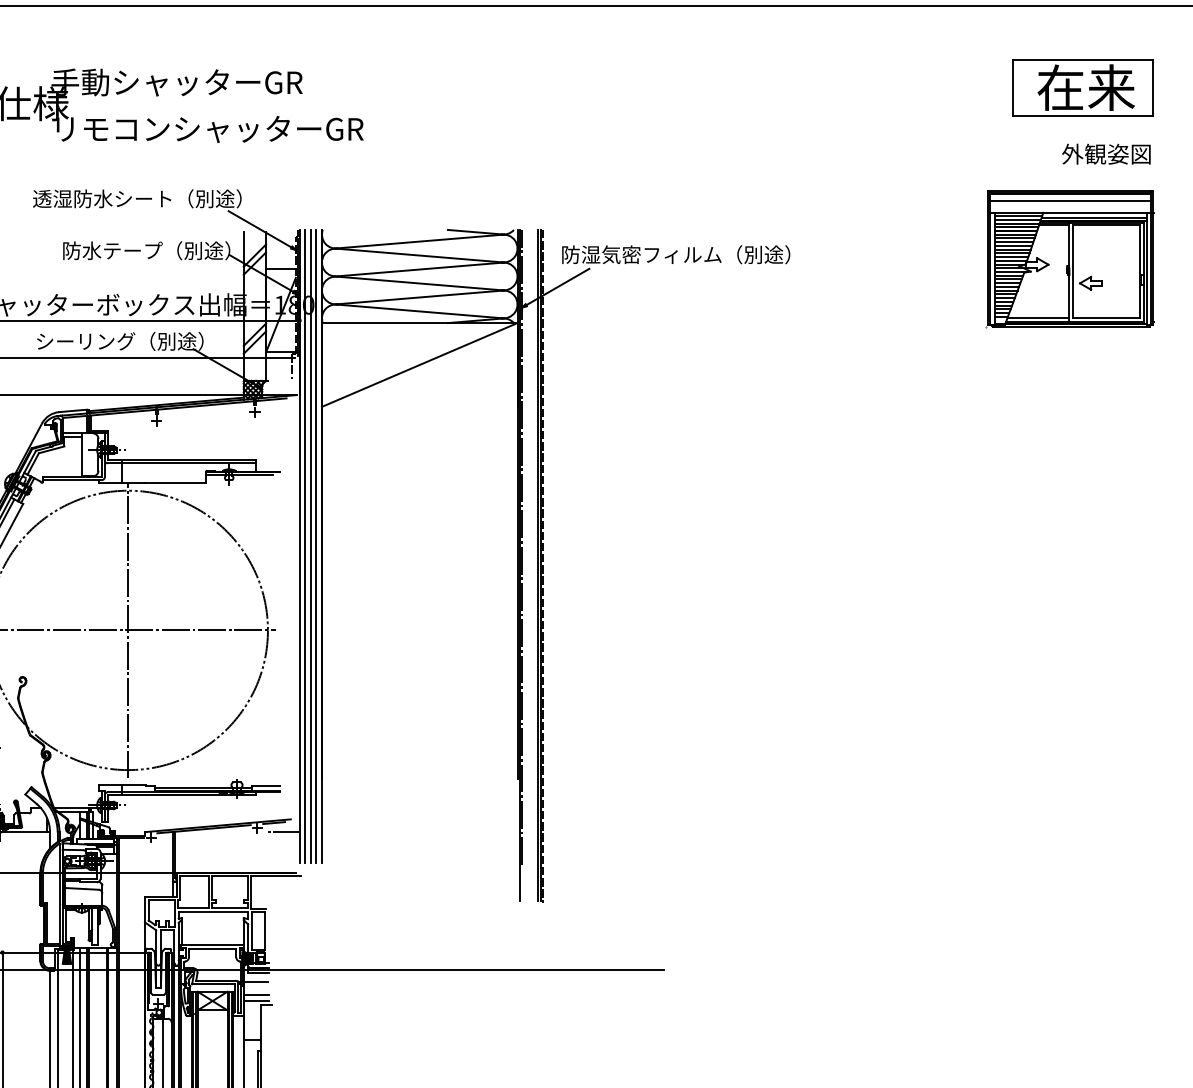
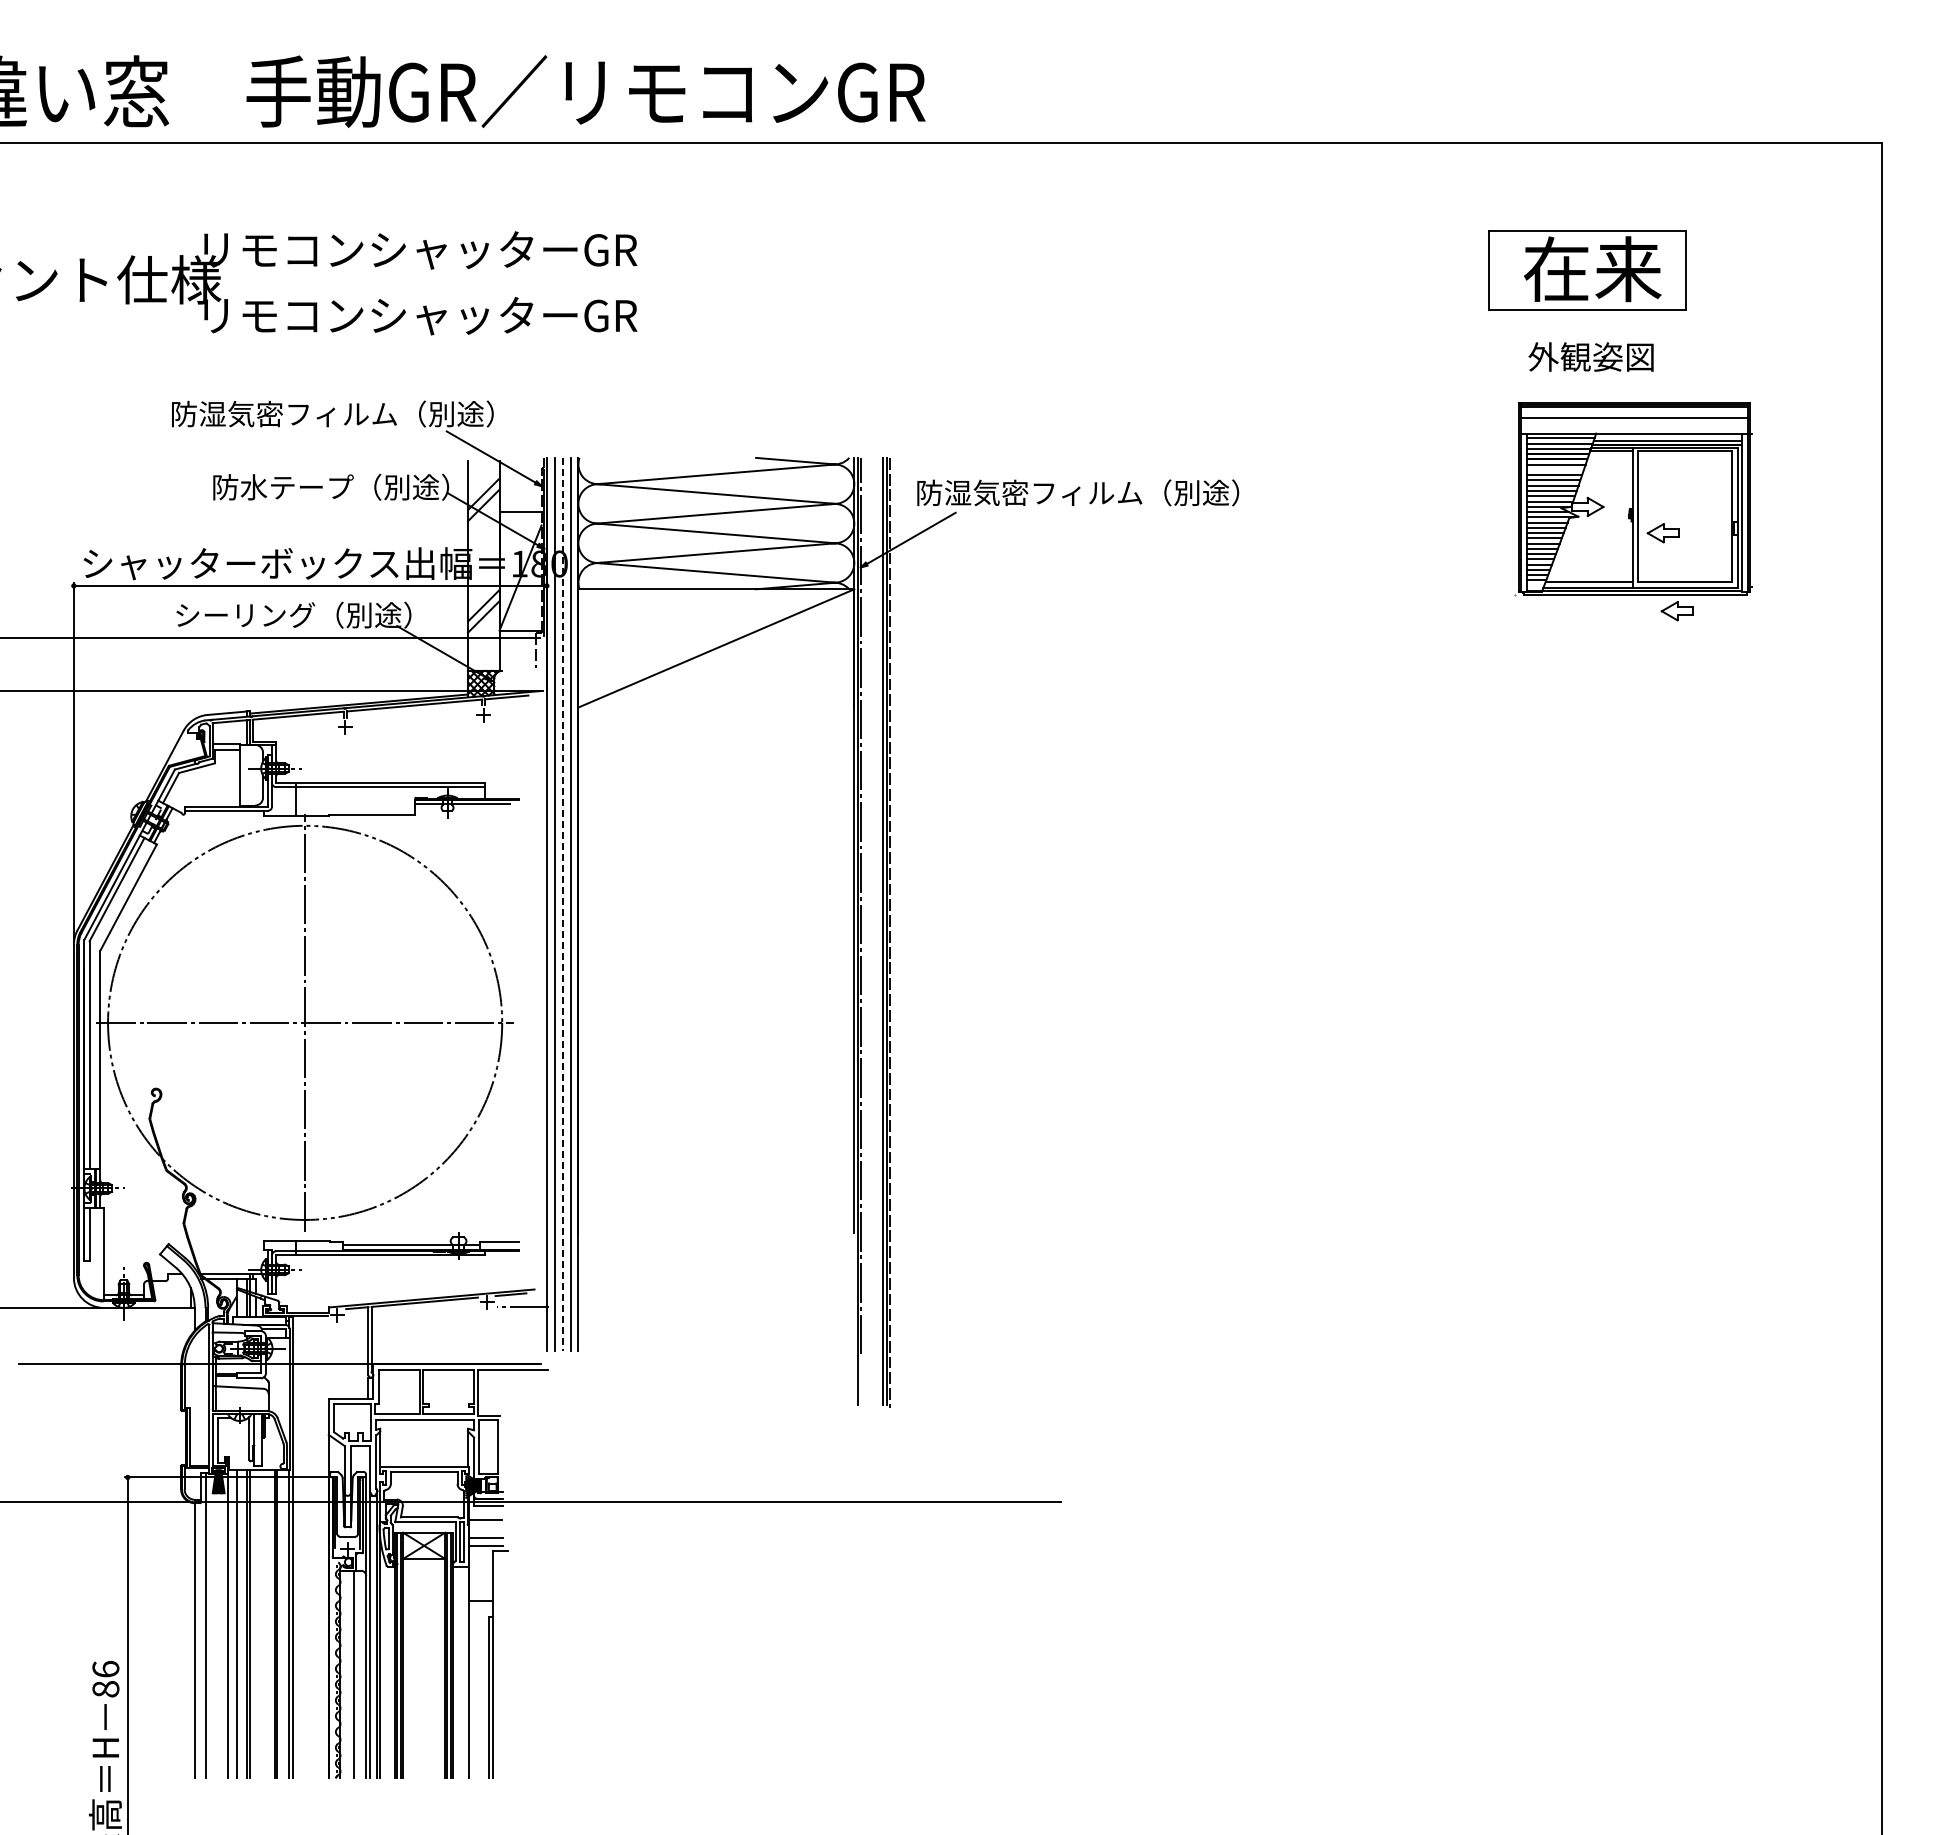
text: (207, 82) -> (417, 249), 手動シャッターGR -> リモコンシャッターGR
part: (1082, 88) -> (1587, 270), moved
text: (1105, 153) -> (1590, 356), moved
text: (147, 198) -> (332, 413), 透湿防水シート（別途） -> 防湿気密フィルム（別途）
line: (1014, 238) -> (1555, 469), removed
part: (1100, 338) -> (1676, 611), added
line: (310, 546) -> (562, 904), solid -> dashed

